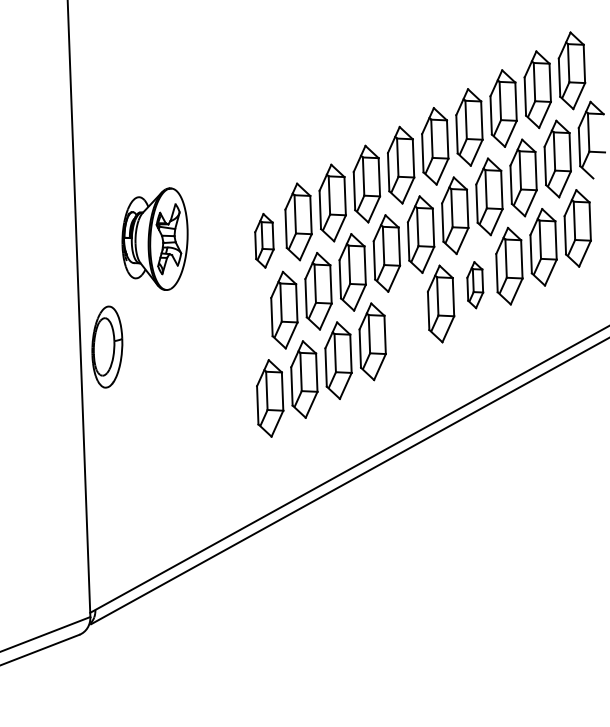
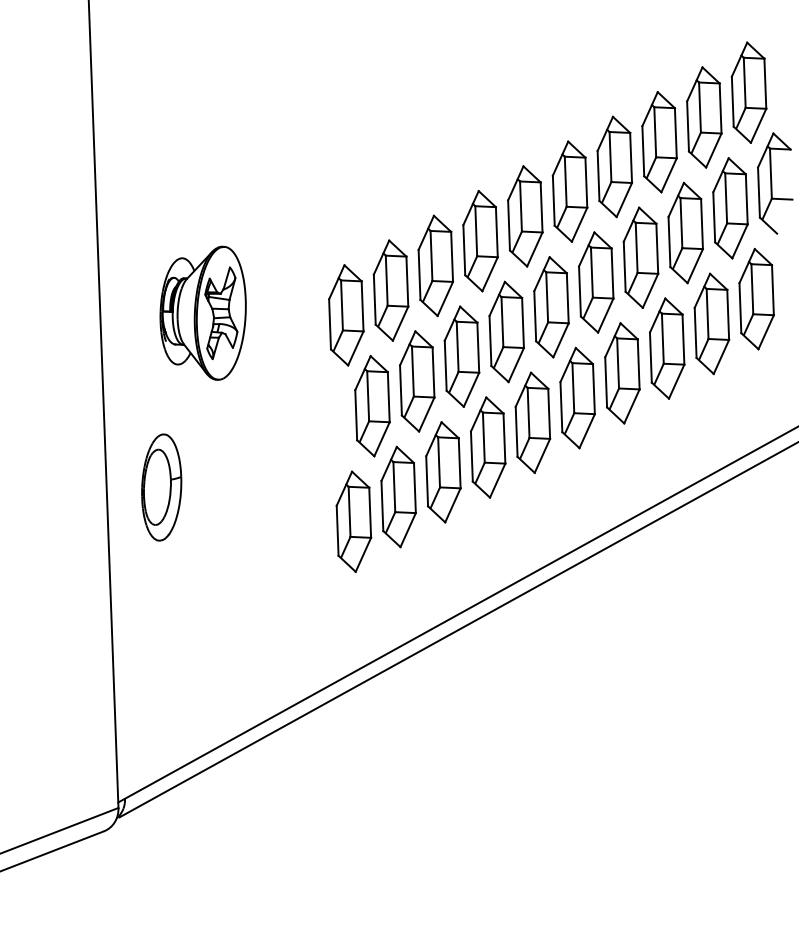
part: (264, 240) -> (346, 315), size x1.43
part: (475, 285) -> (622, 373), size x1.67
part: (406, 322) -> (532, 422), added
part: (107, 347) -> (161, 487), moved

